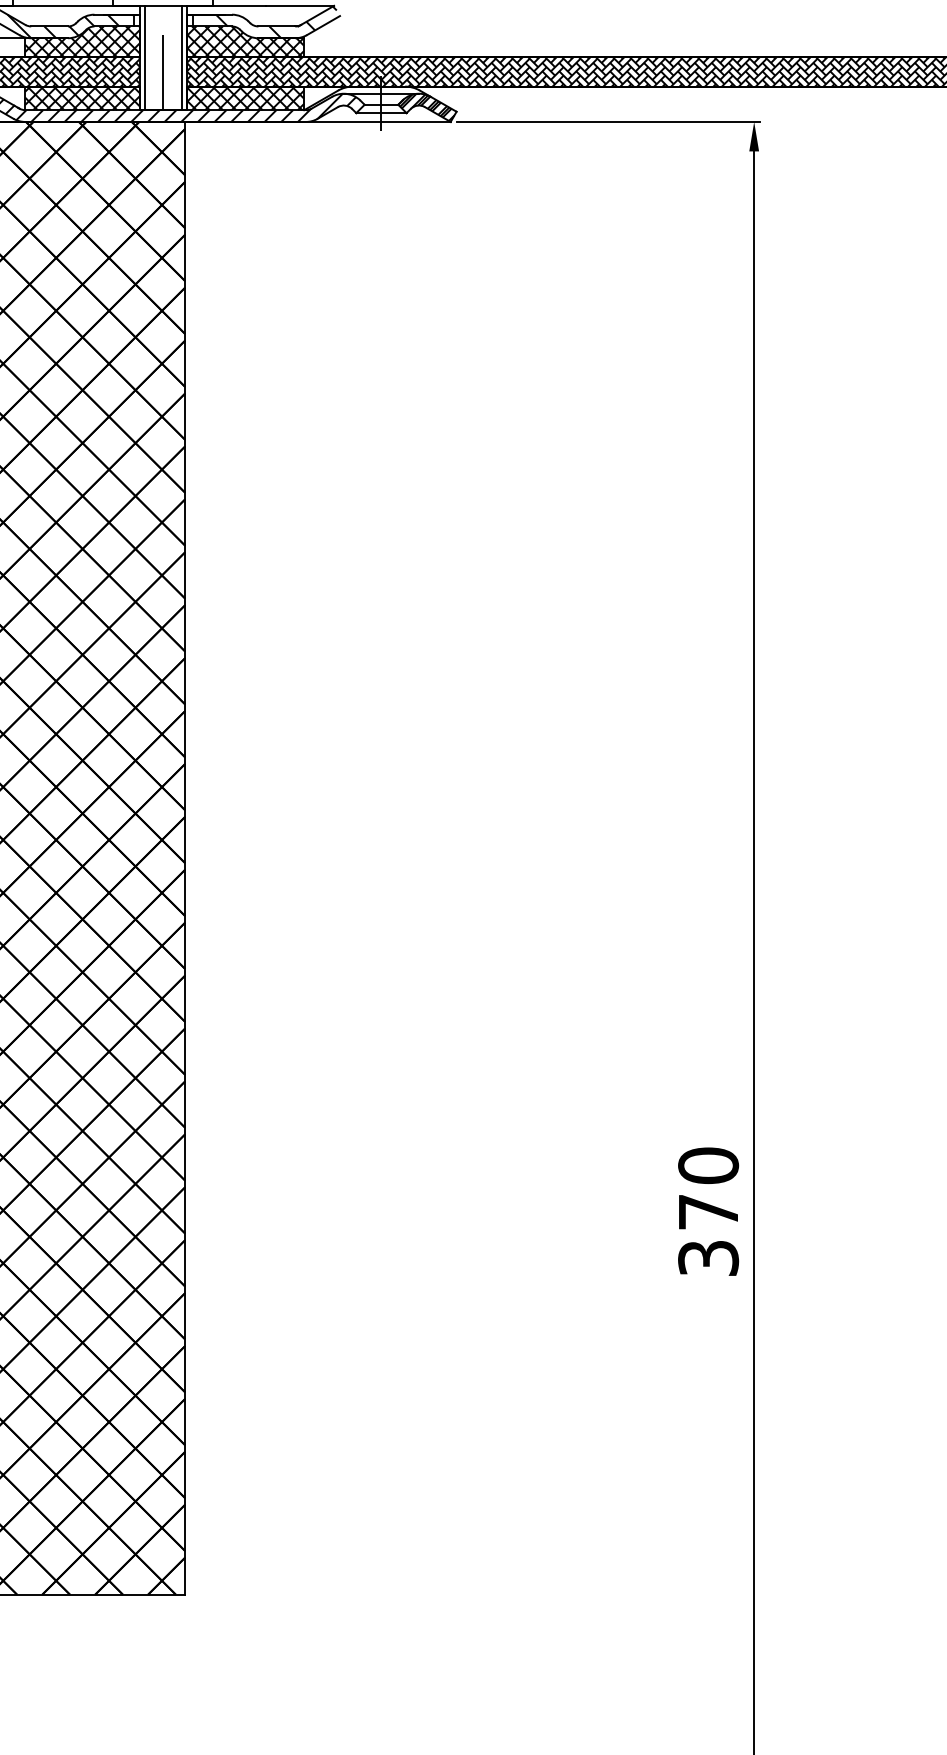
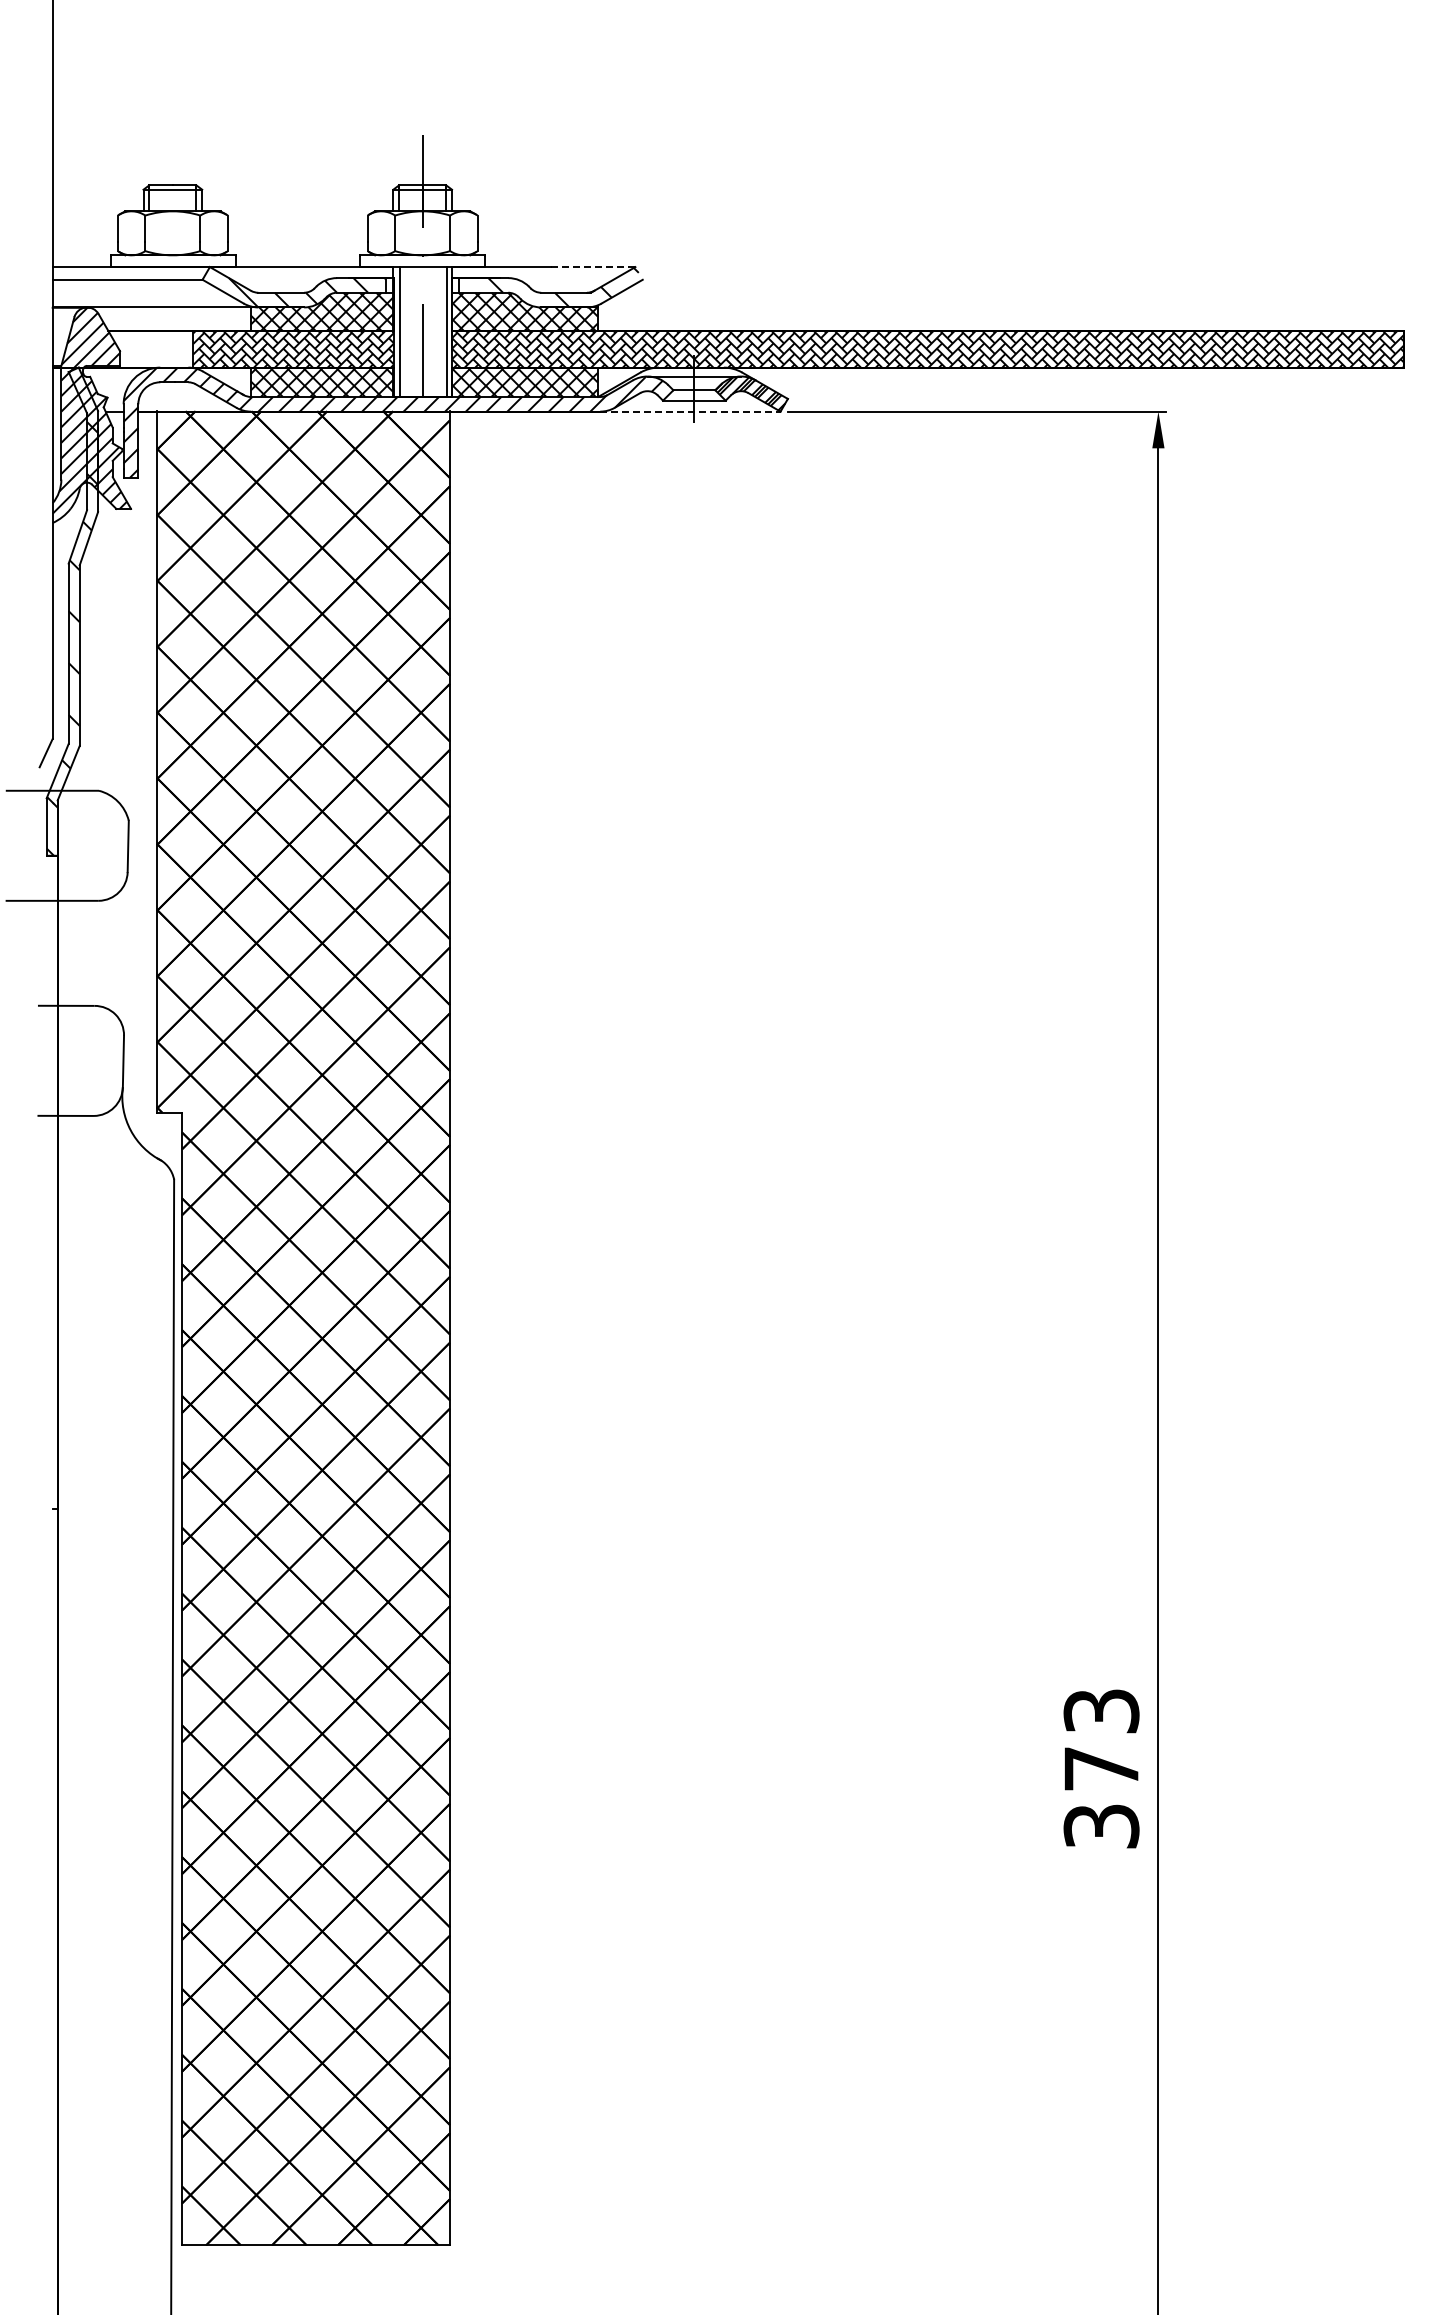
line: (299, 6) -> (592, 267), solid -> dashed
line: (378, 121) -> (690, 411), solid -> dashed
text: (708, 1165) -> (1101, 1710), 370 -> 373

